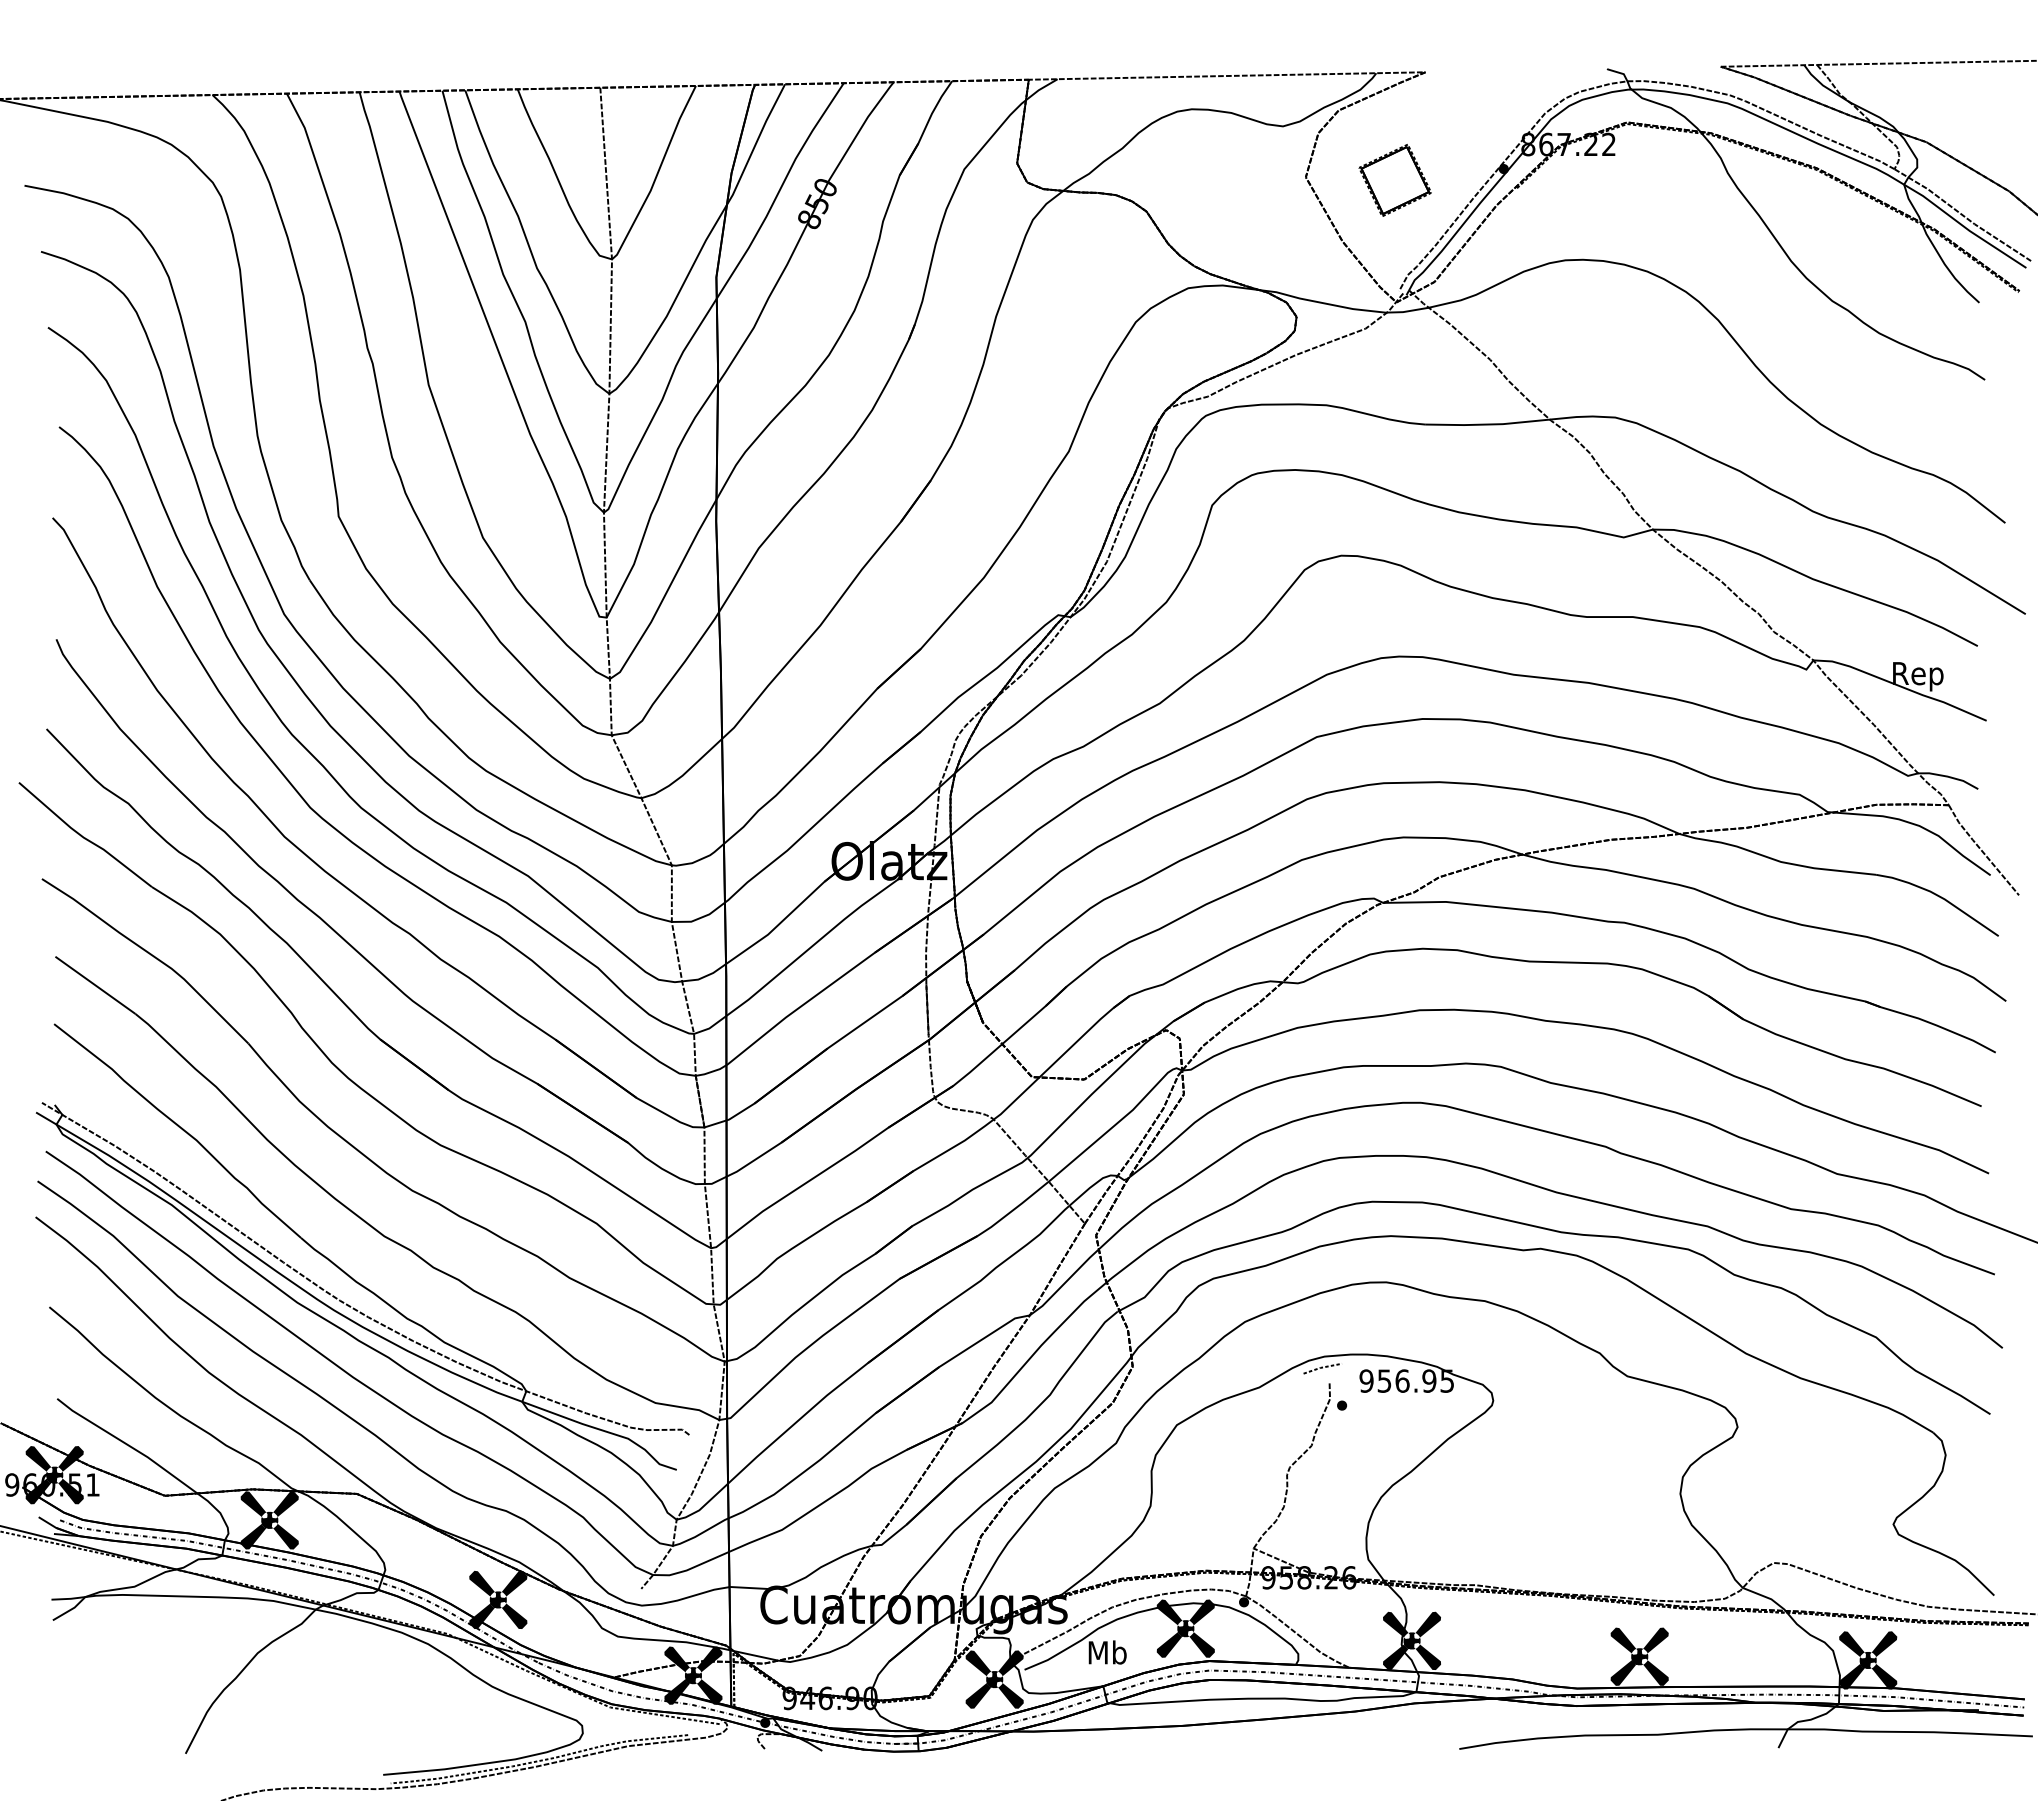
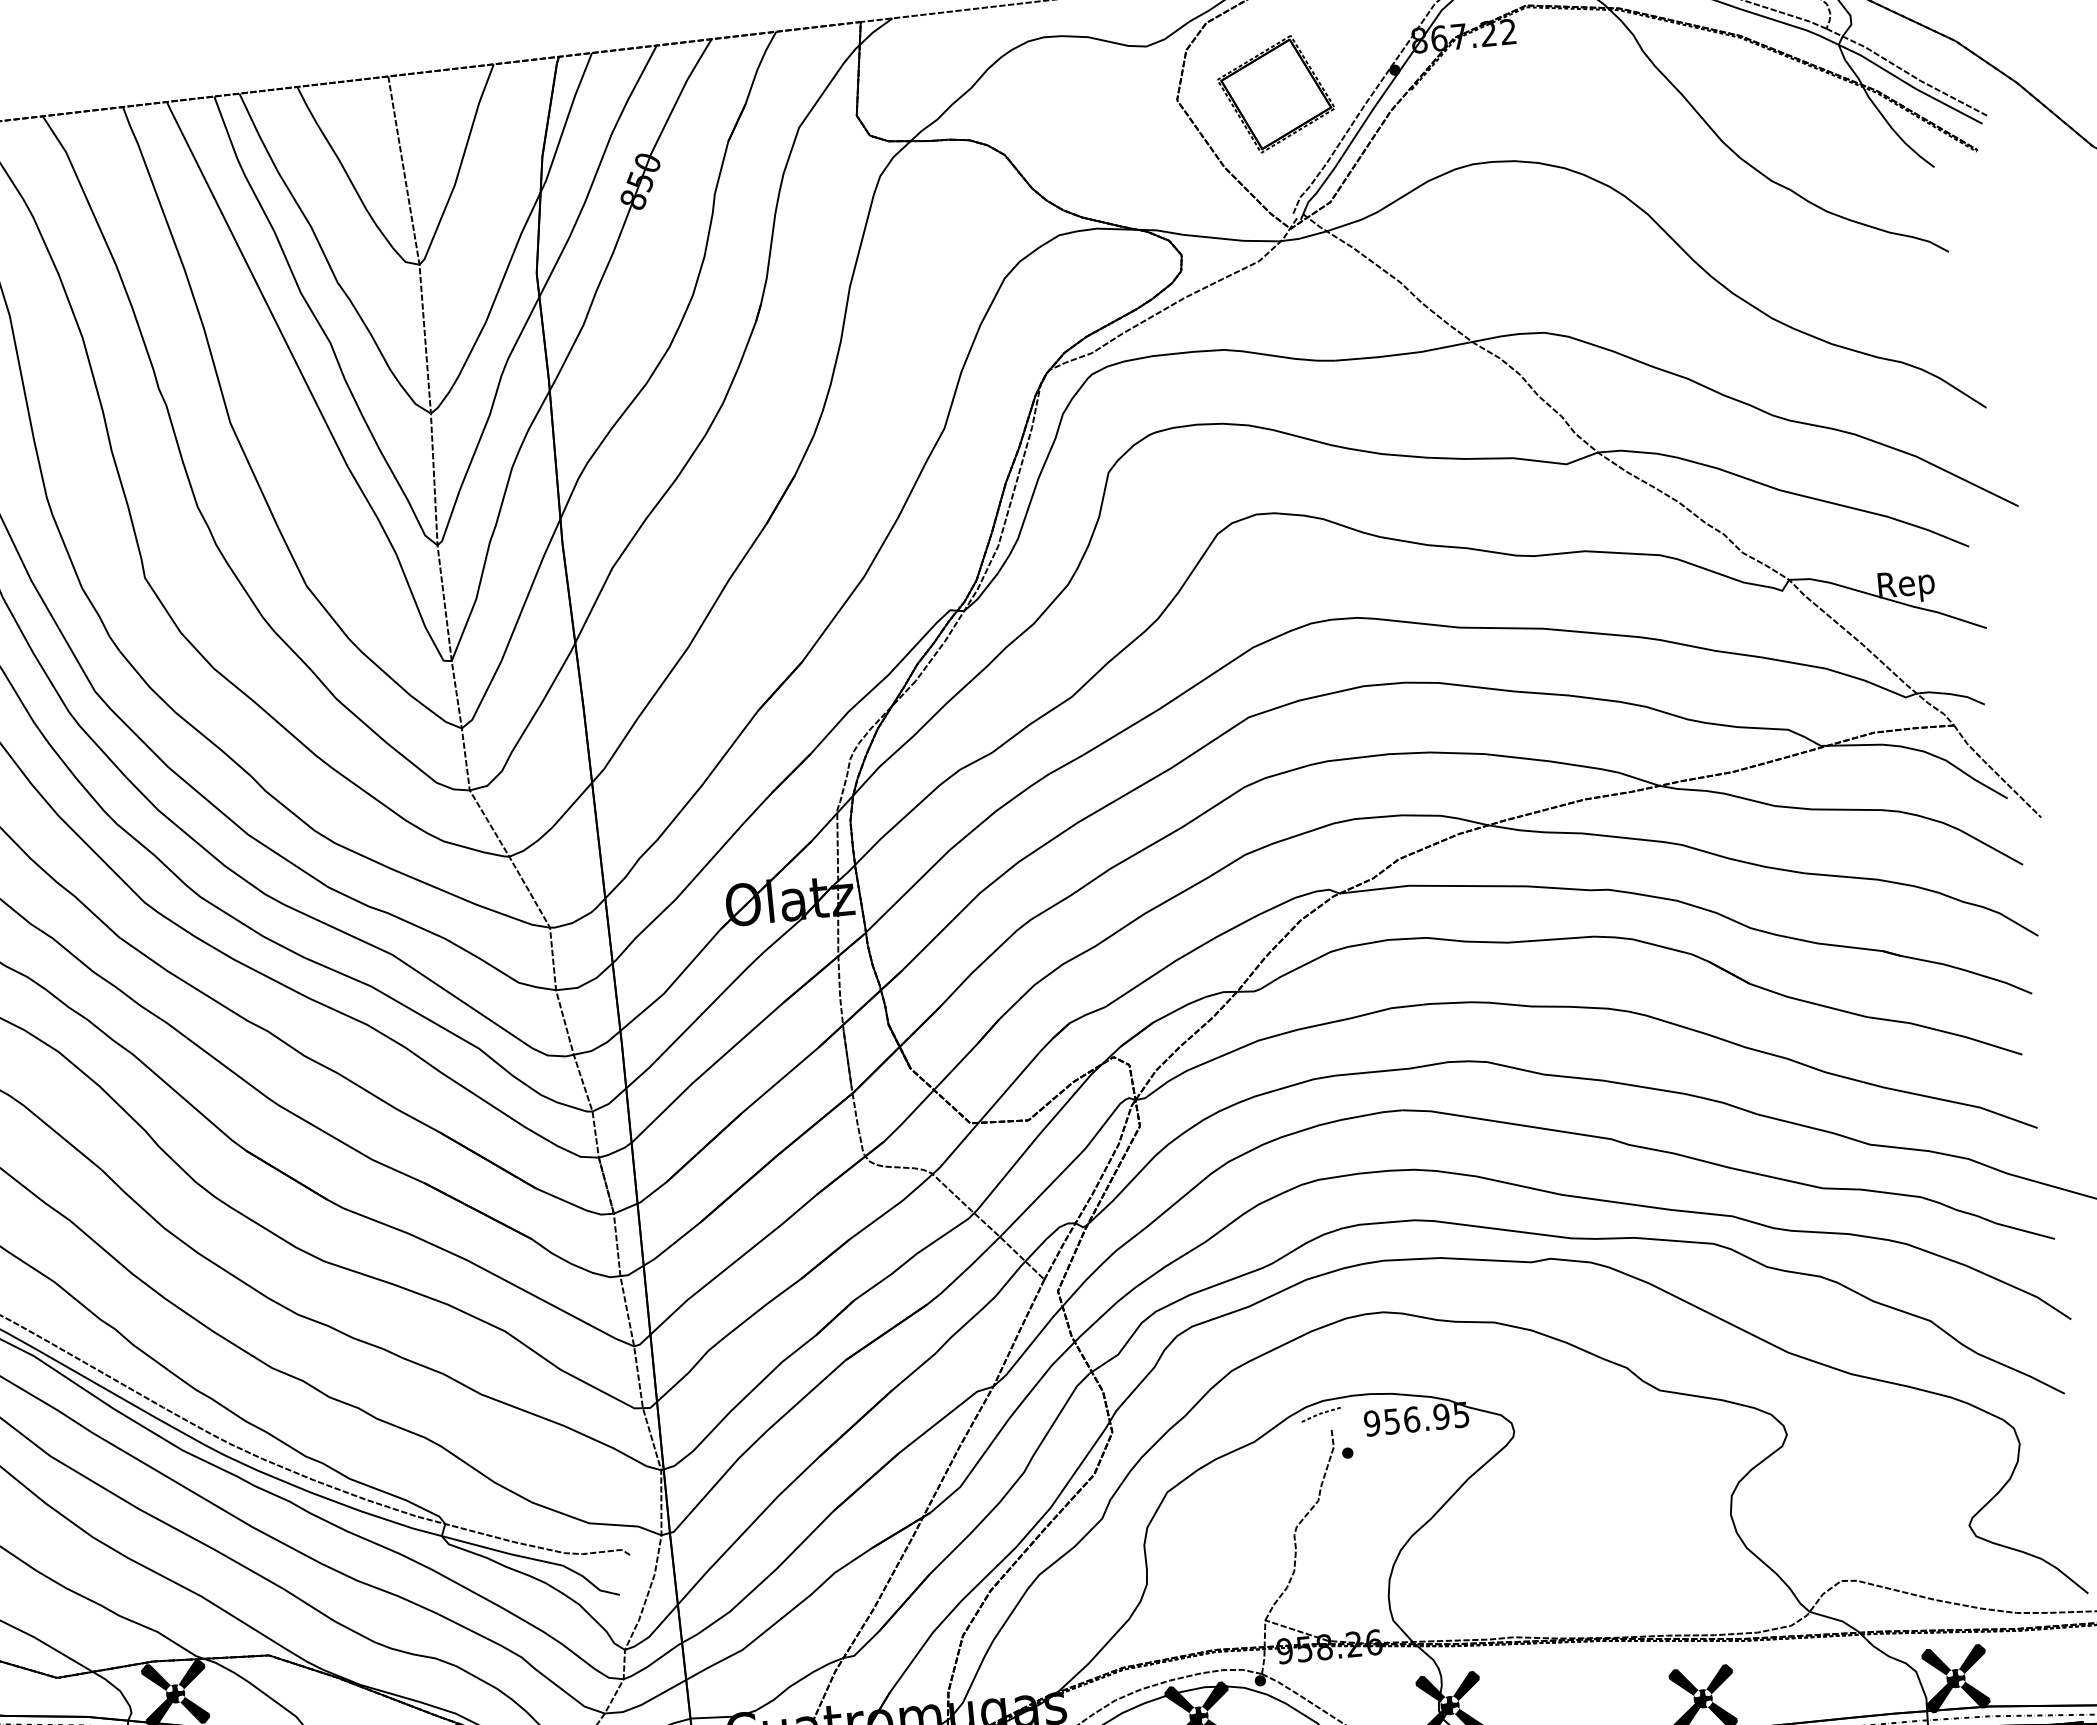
part: (1394, 180) -> (1275, 94), size x1.43

